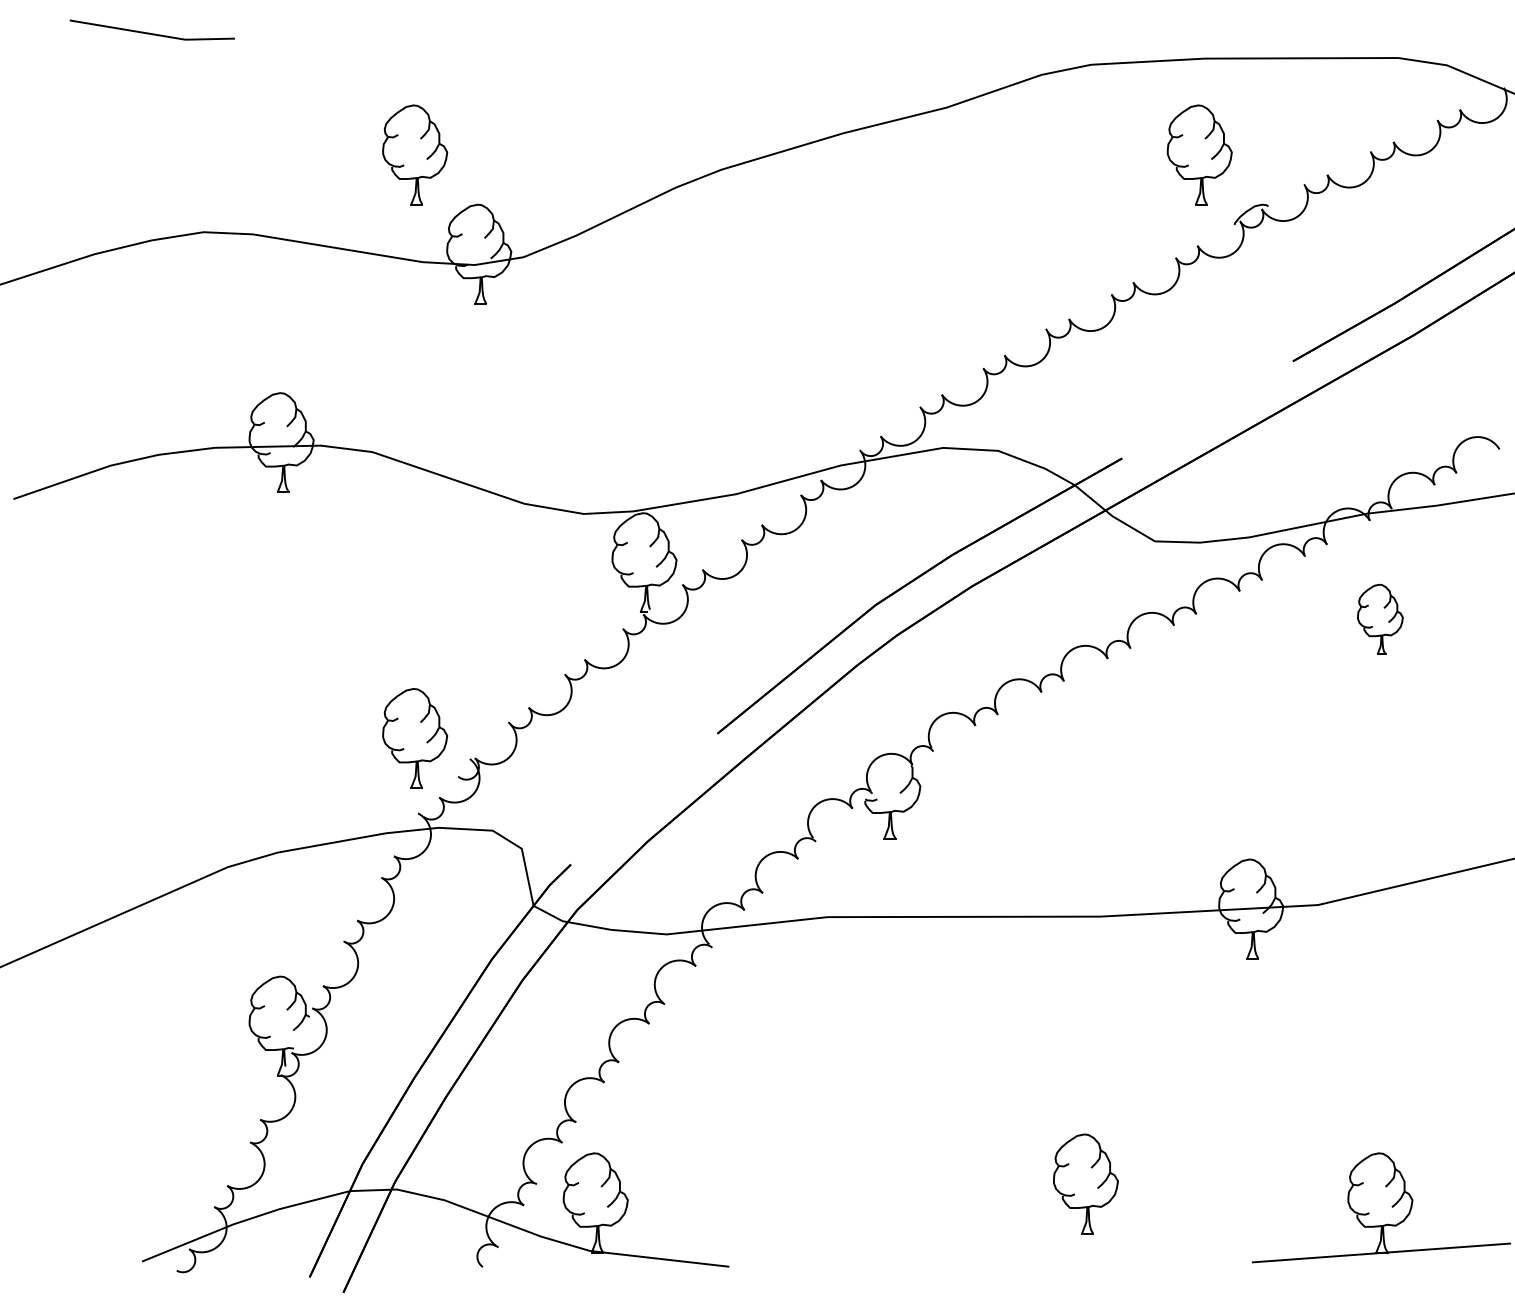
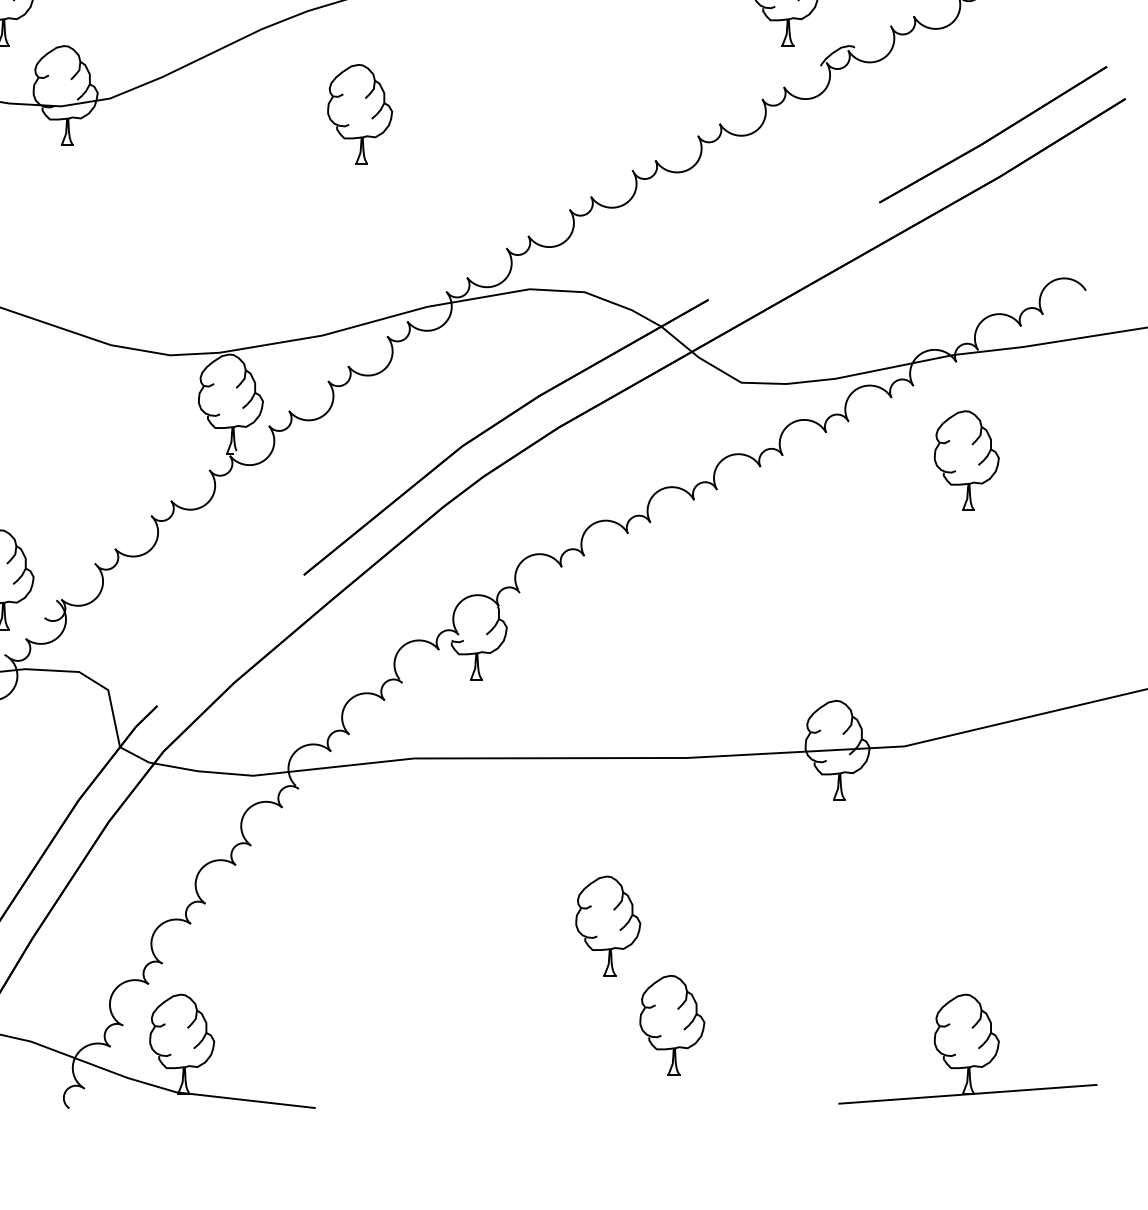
part: (773, 272) -> (359, 113), added
part: (1380, 619) -> (966, 460), size x1.43
part: (1021, 1084) -> (607, 925), added

